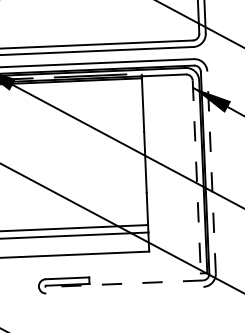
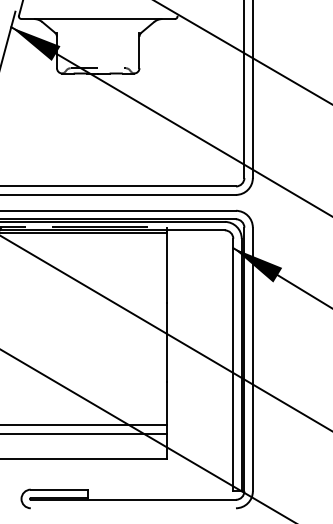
line: (211, 172) -> (252, 359), dashed -> solid
line: (196, 176) -> (233, 364), dashed -> solid
line: (124, 283) -> (133, 499), dashed -> solid

